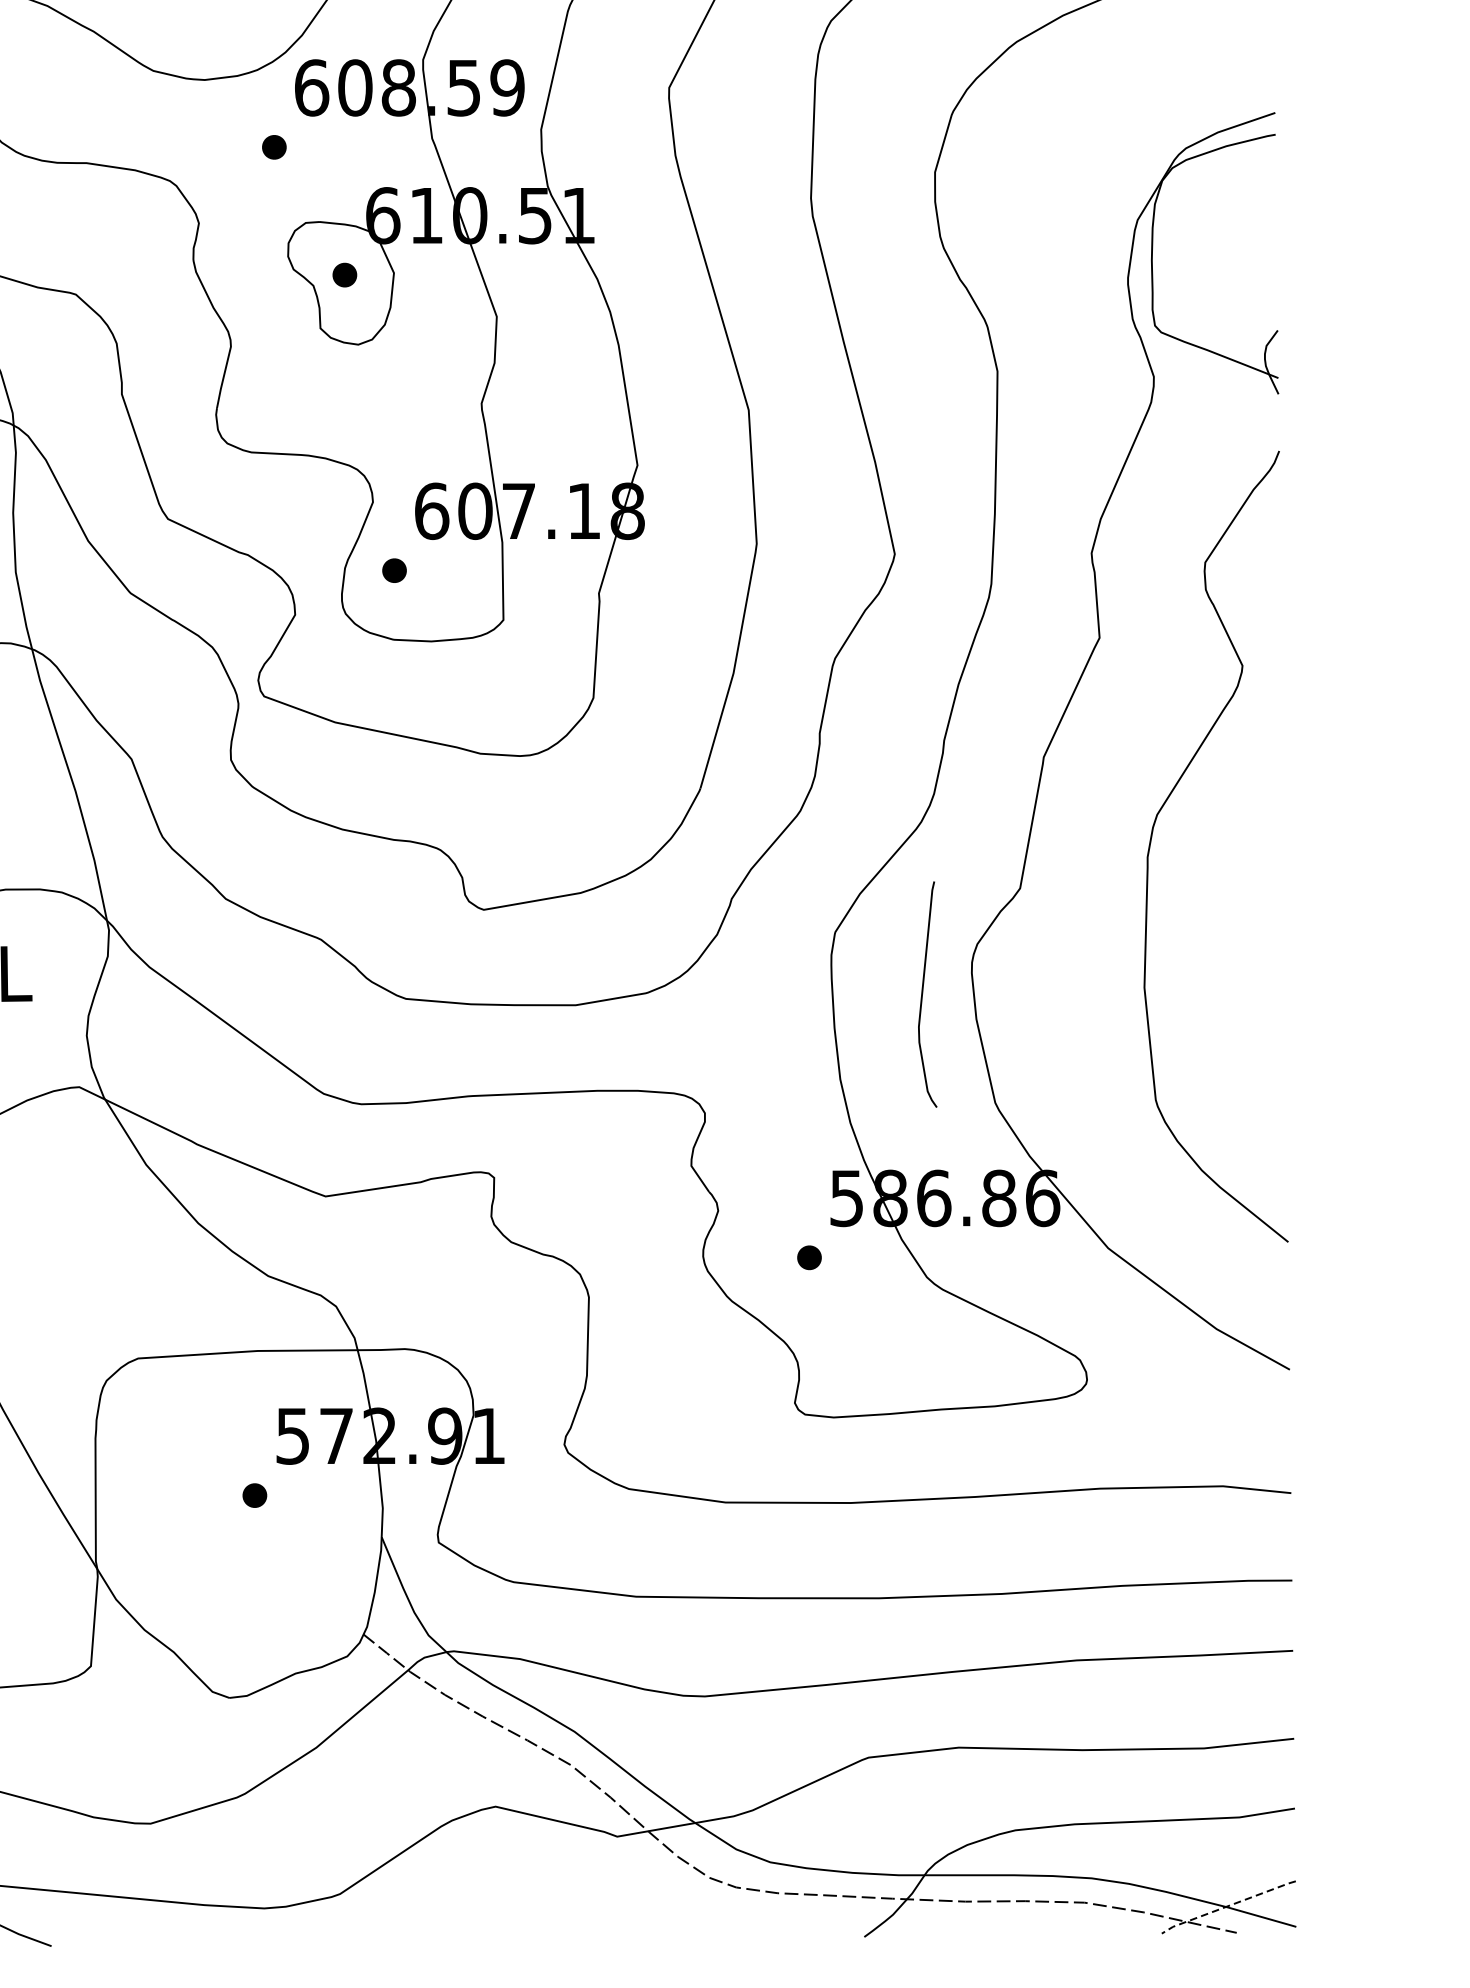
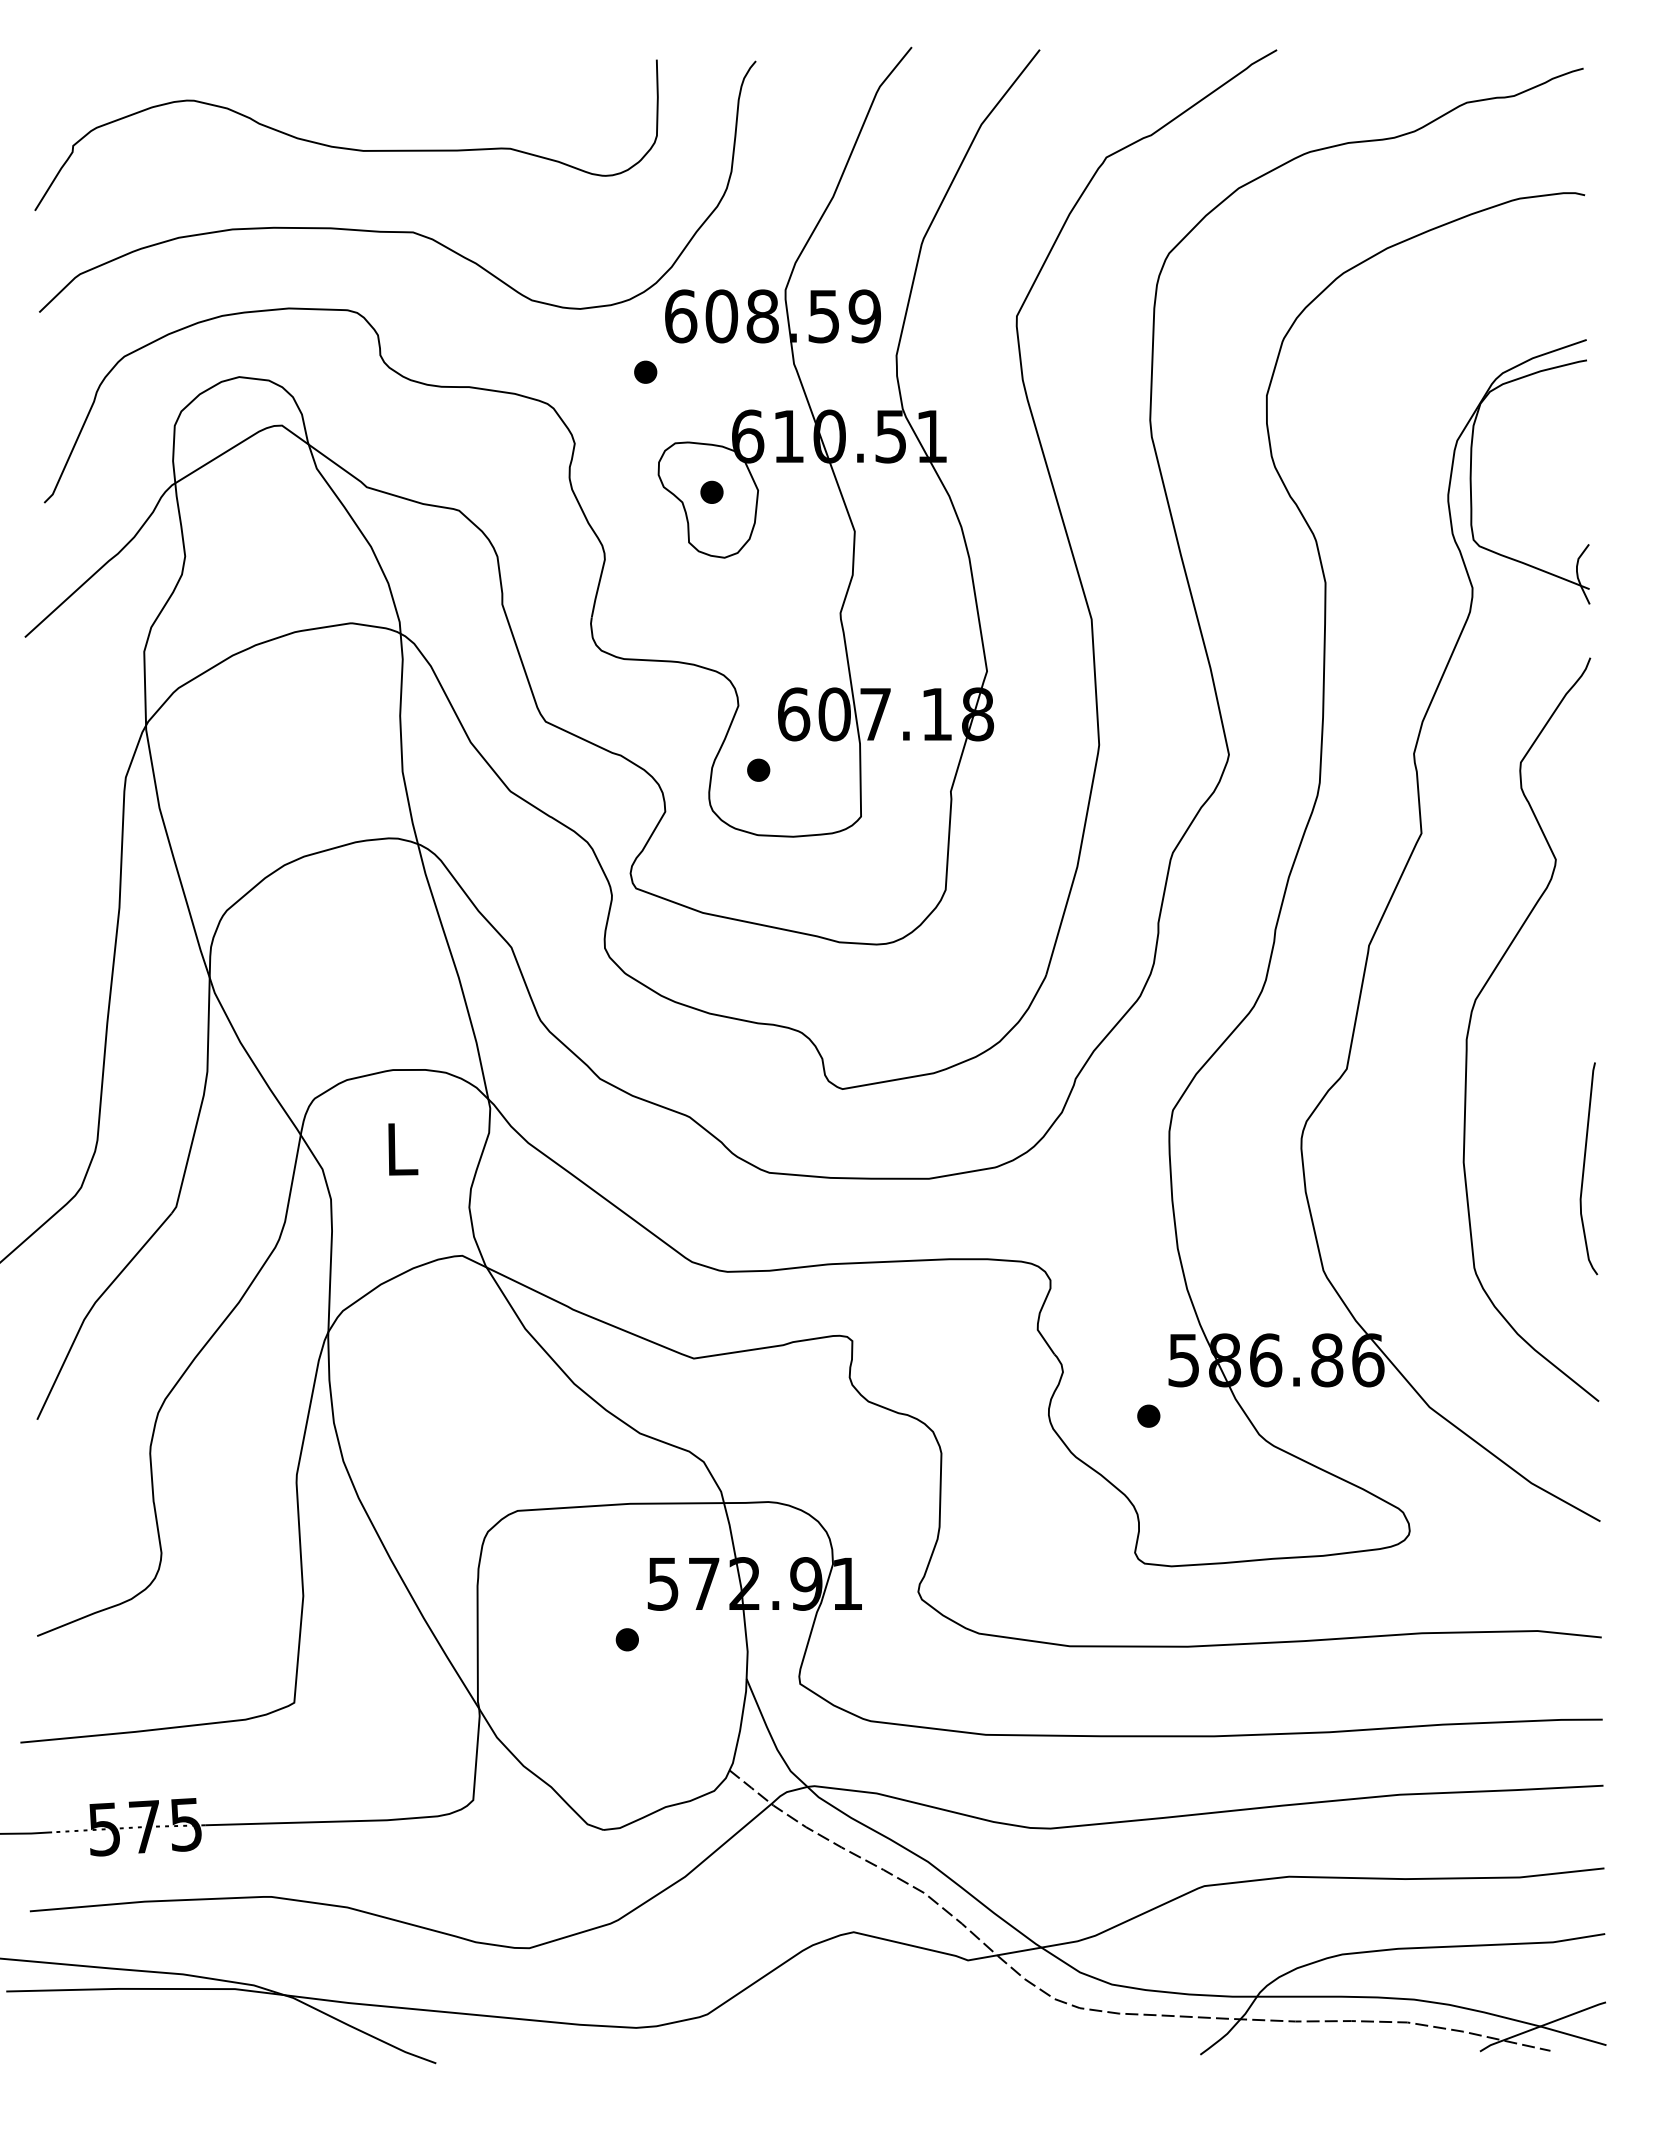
curve: (923, 994) -> (1584, 1168), moved
line: (1227, 1906) -> (1541, 2026), dashed -> solid

